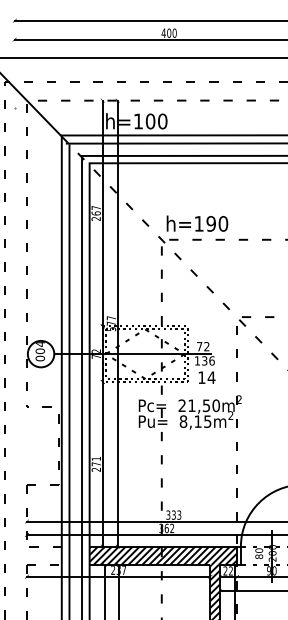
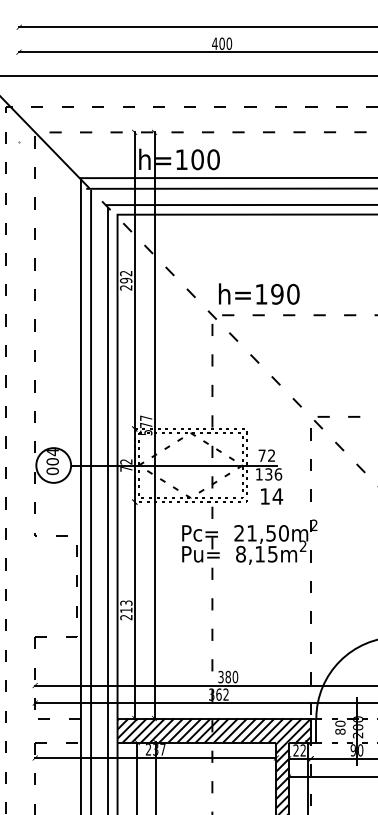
text: (96, 210) -> (126, 276), 267 -> 292
text: (96, 461) -> (126, 606), 271 -> 213
text: (176, 514) -> (231, 676), 333 -> 380

